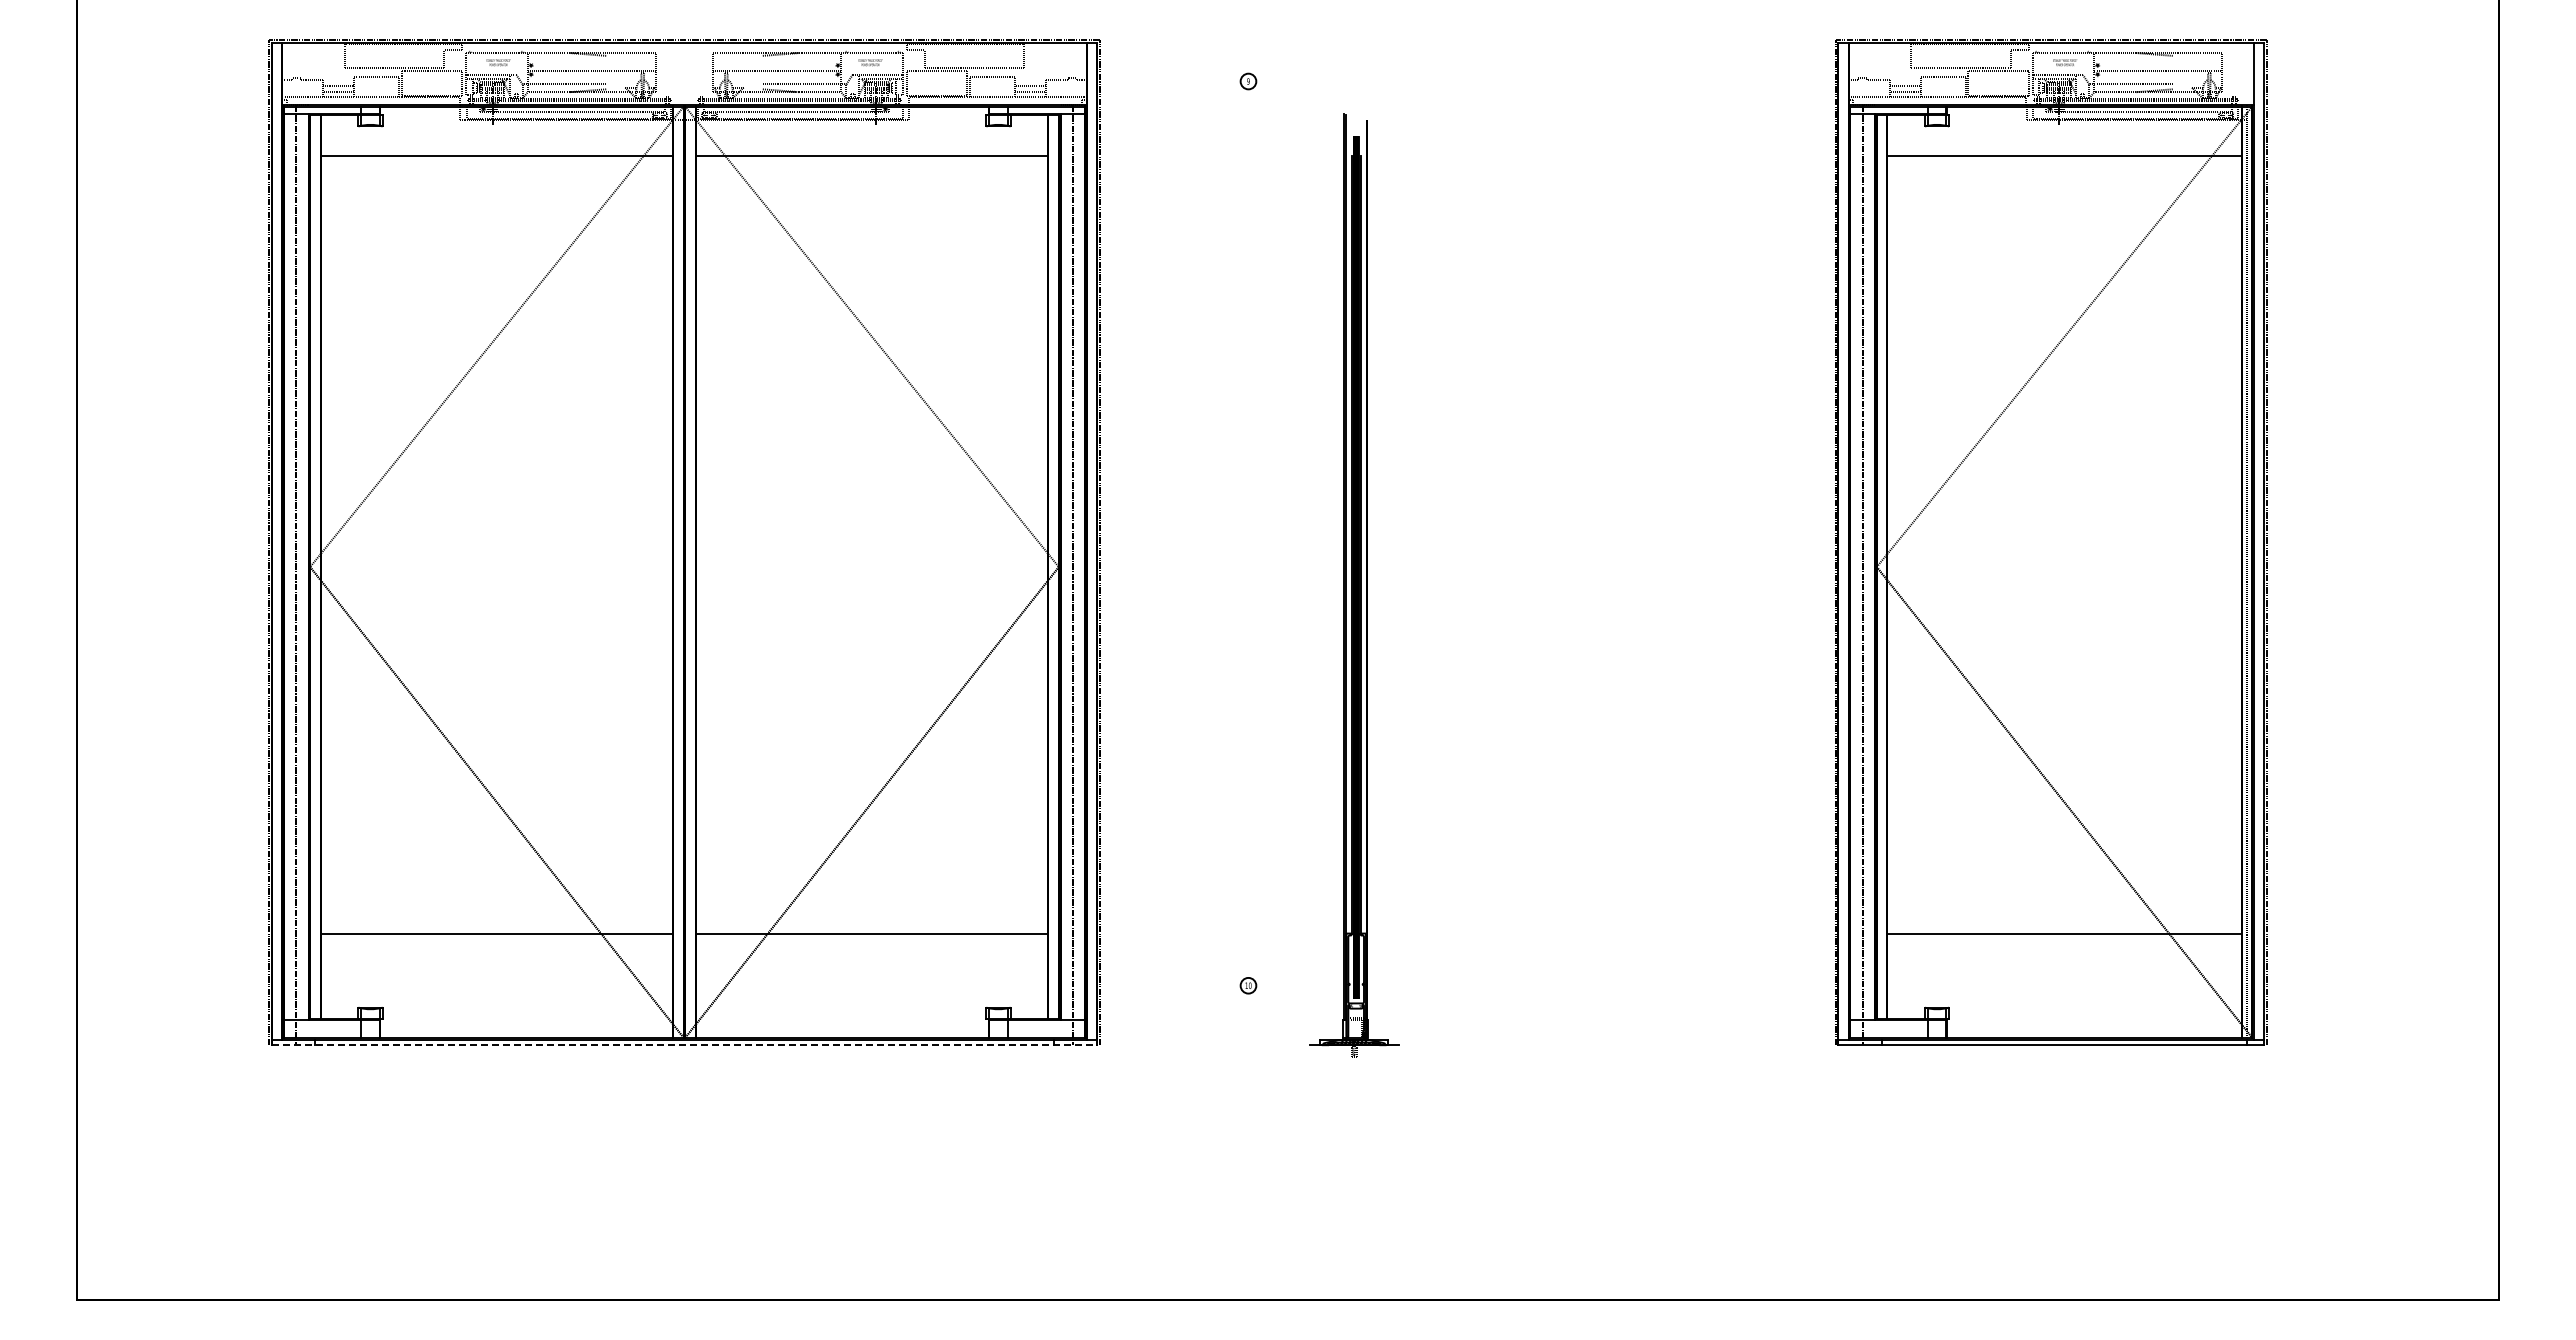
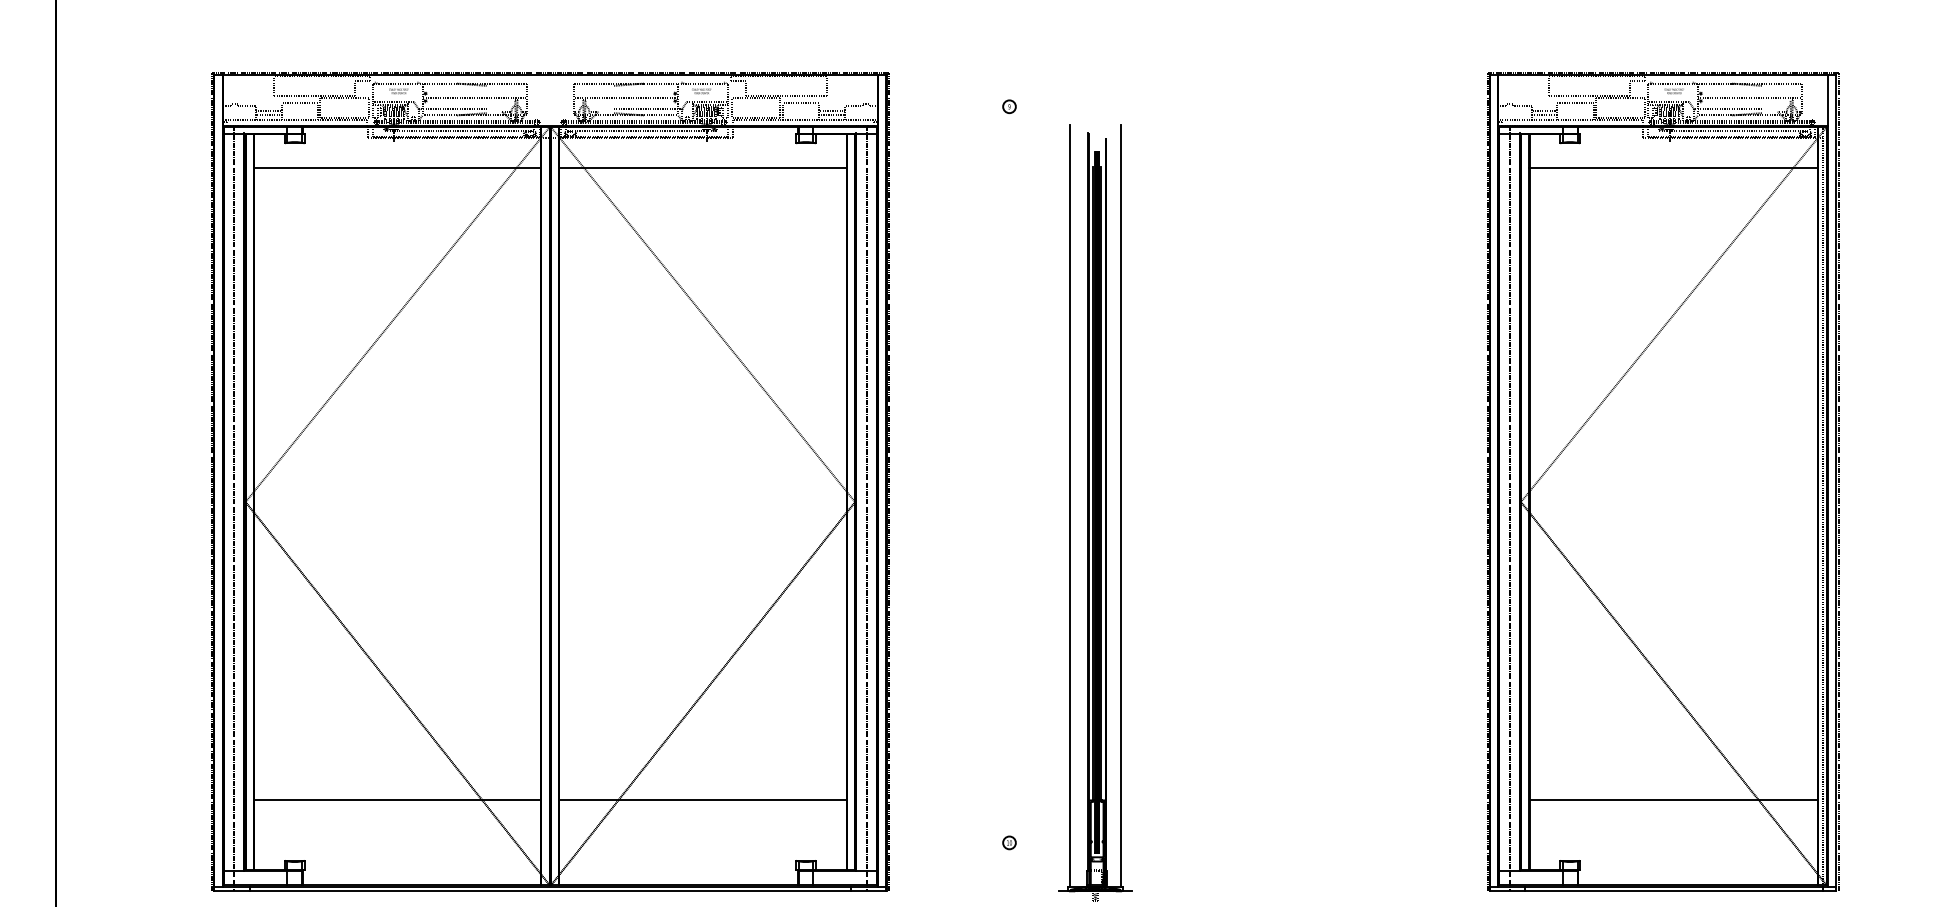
line: (1322, 571) -> (1069, 505), added
line: (1385, 571) -> (1121, 505), added
line: (684, 1045) -> (550, 891), dashed -> solid

